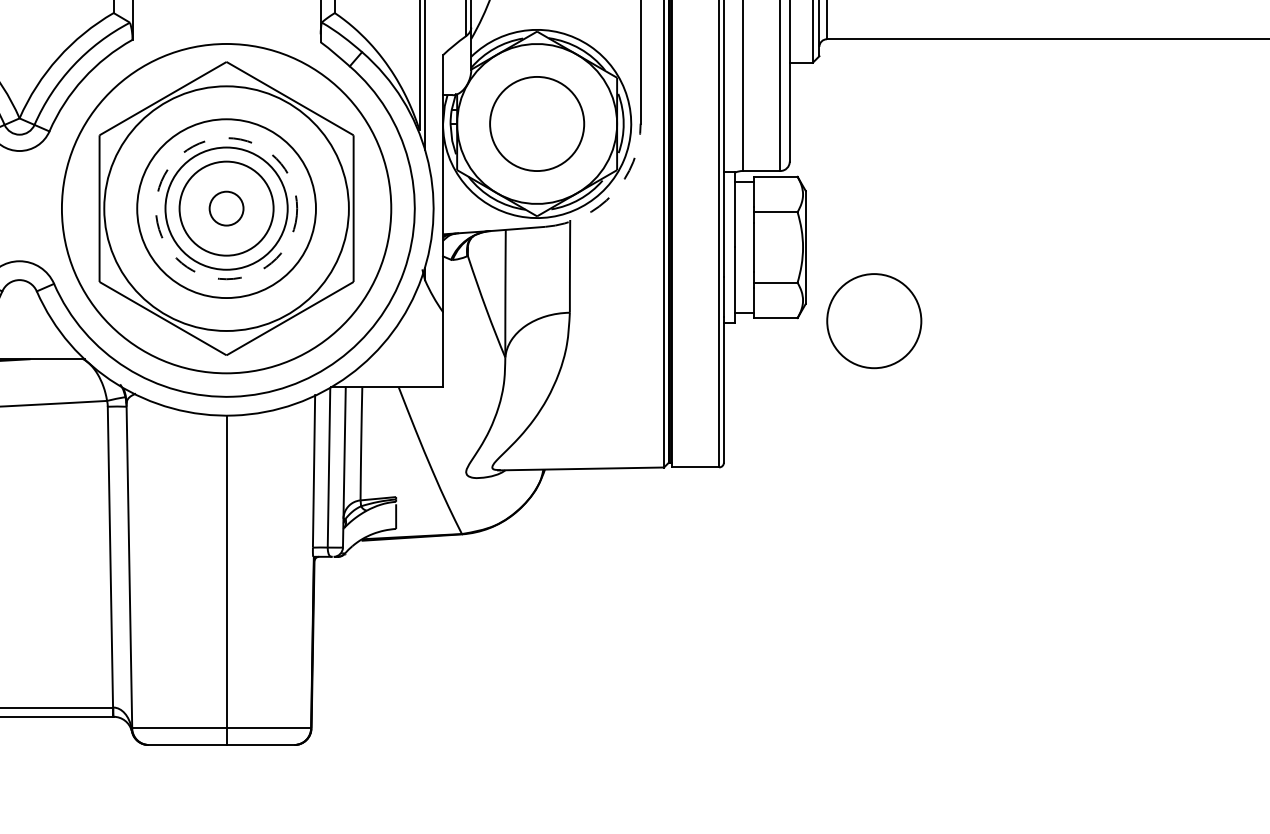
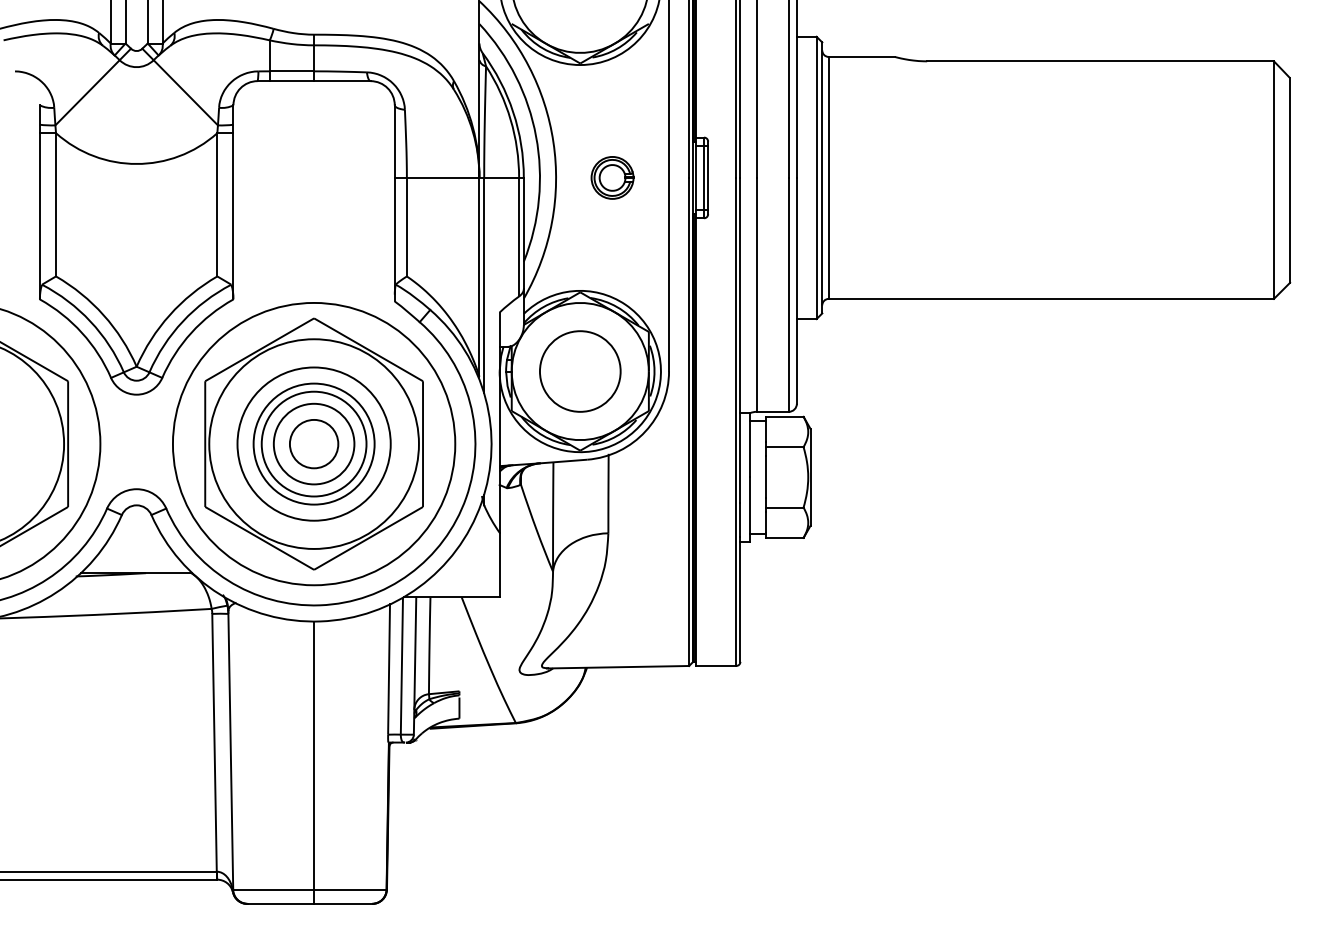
arc: (613, 193) -> (645, 431), dashed -> solid
circle: (225, 207) -> (313, 443), dashed -> solid
circle: (225, 207) -> (313, 443), size x1.67
circle: (874, 321) -> (869, 540), removed

